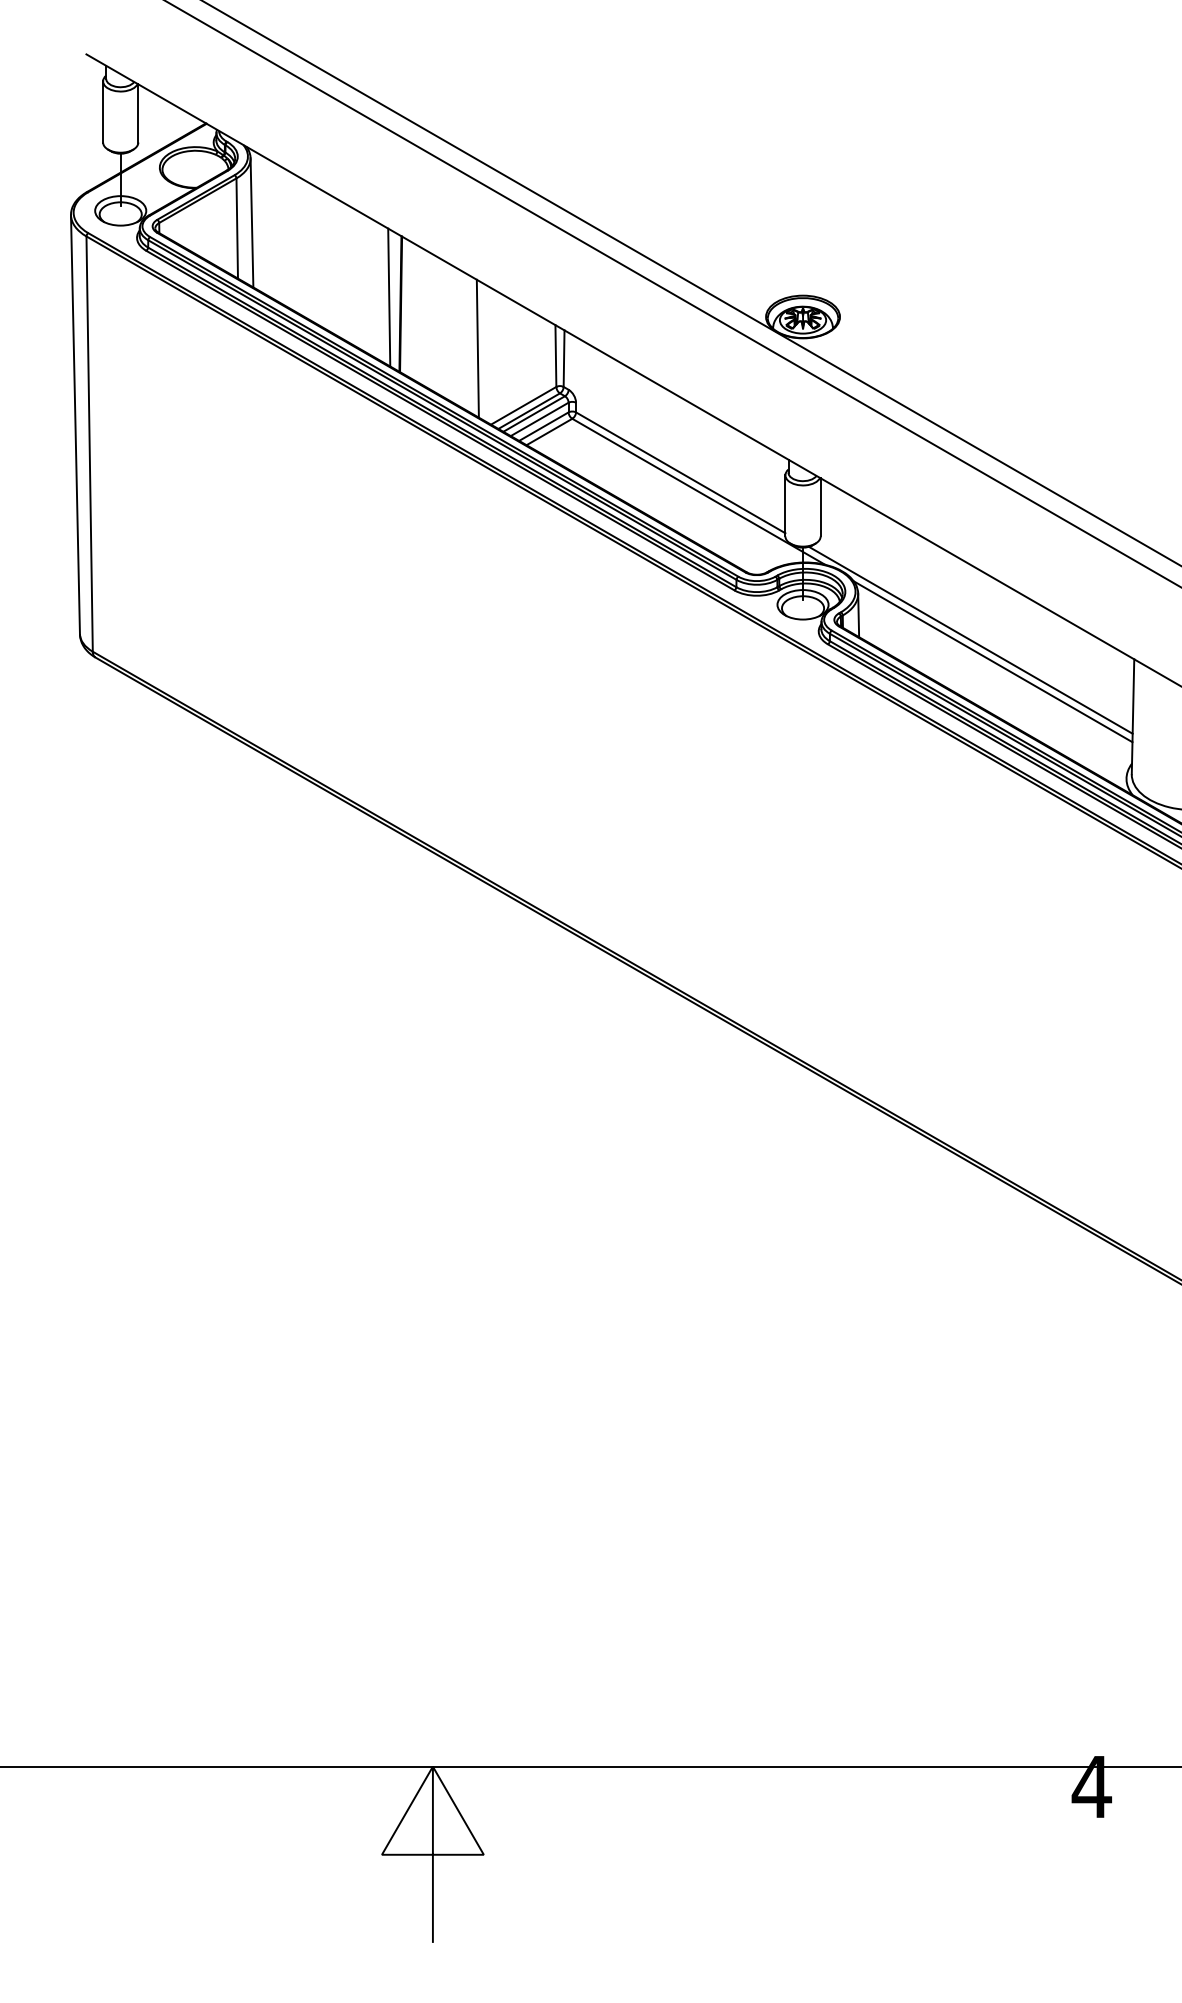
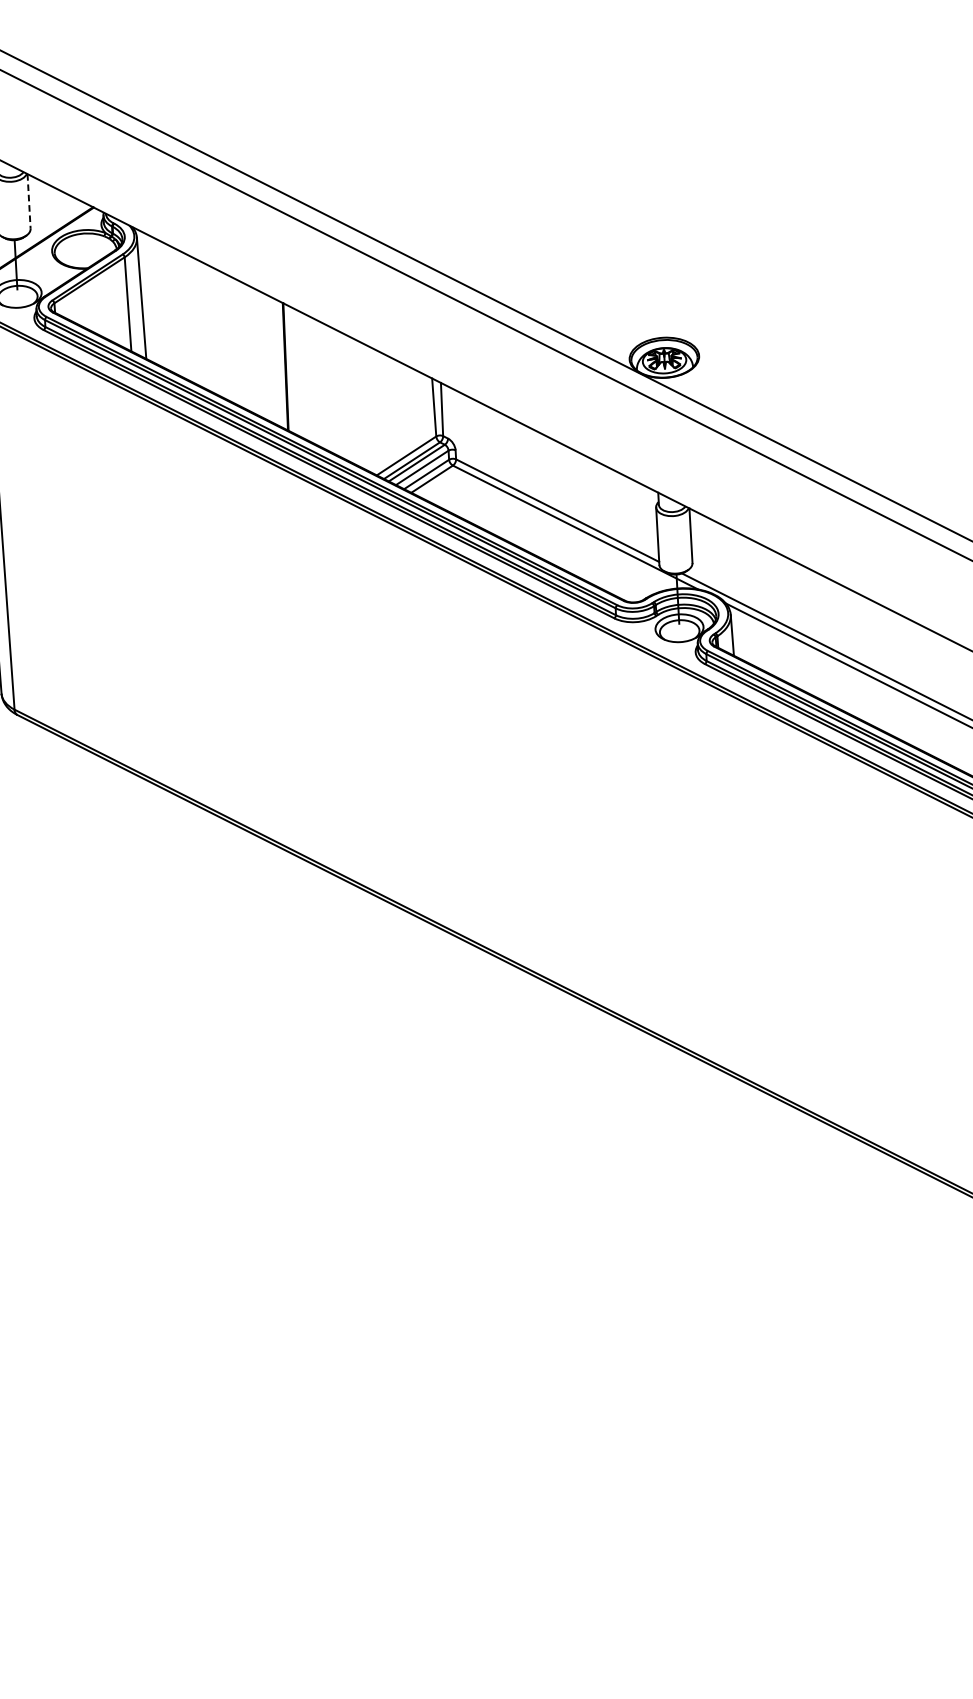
line: (138, 113) -> (29, 201), solid -> dashed
line: (389, 297) -> (274, 361), removed
line: (477, 348) -> (360, 404), removed

